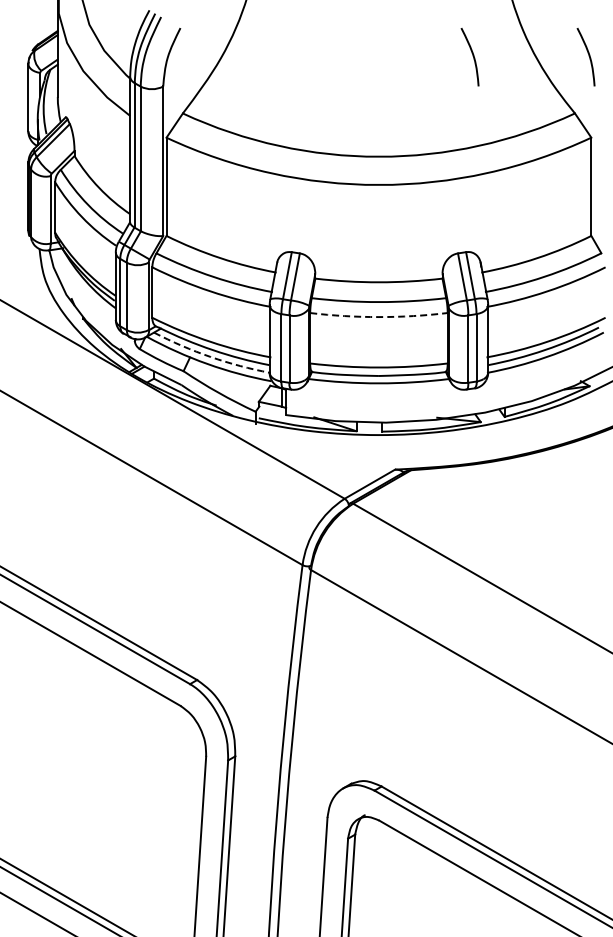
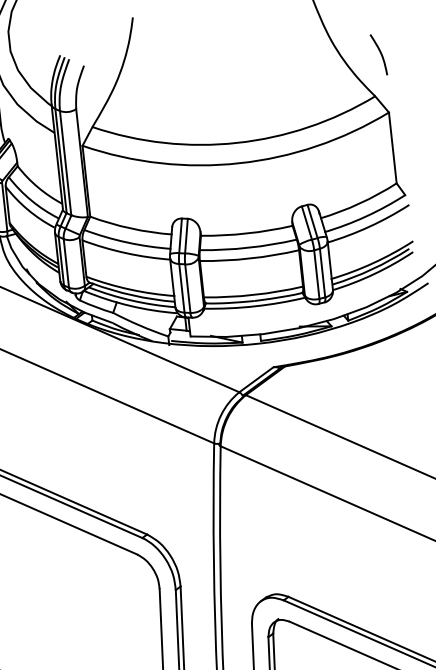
curve: (472, 56) -> (296, 63), removed
arc: (378, 317) -> (249, 258), dashed -> solid
arc: (210, 356) -> (131, 300), dashed -> solid

